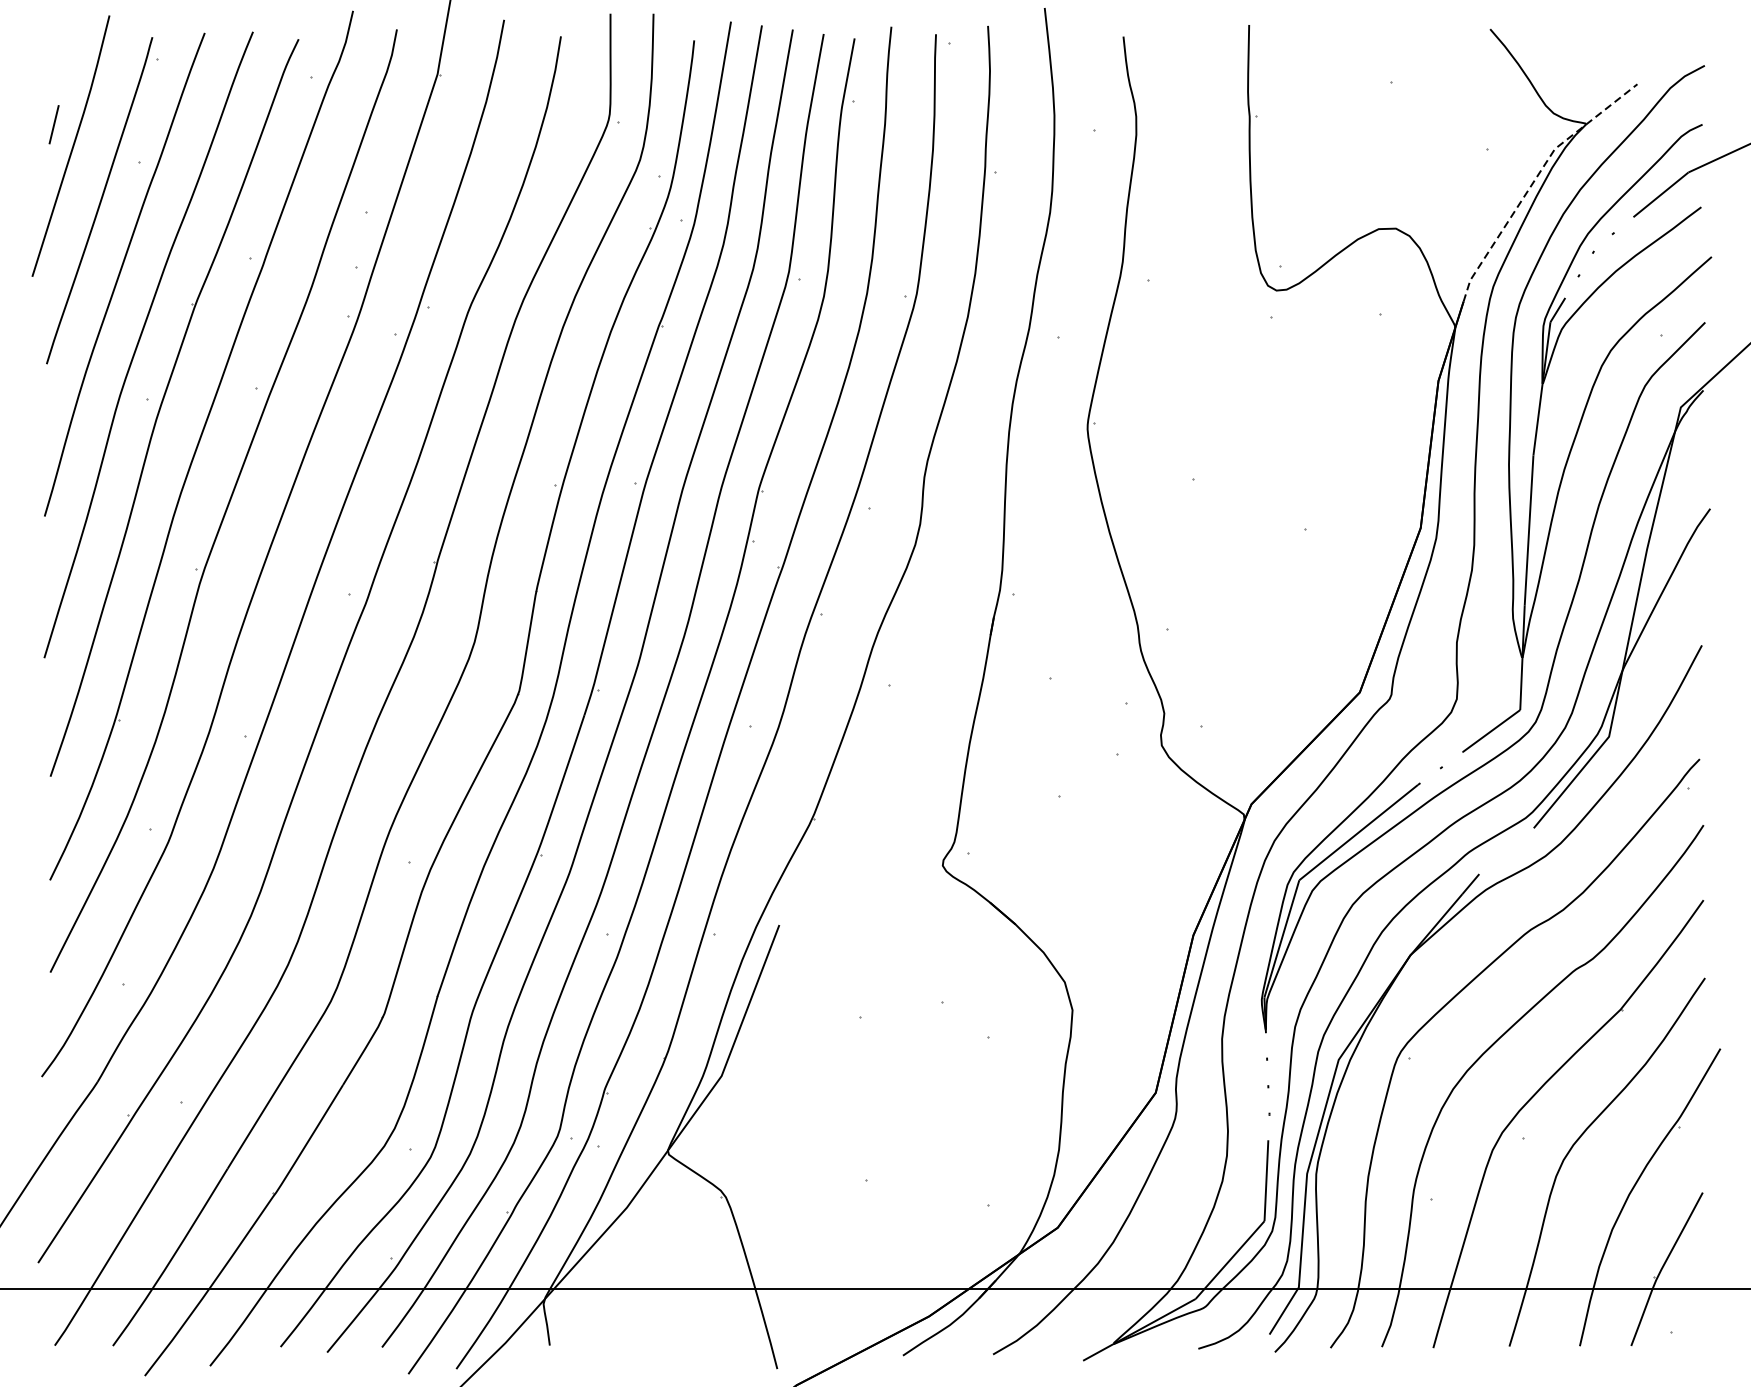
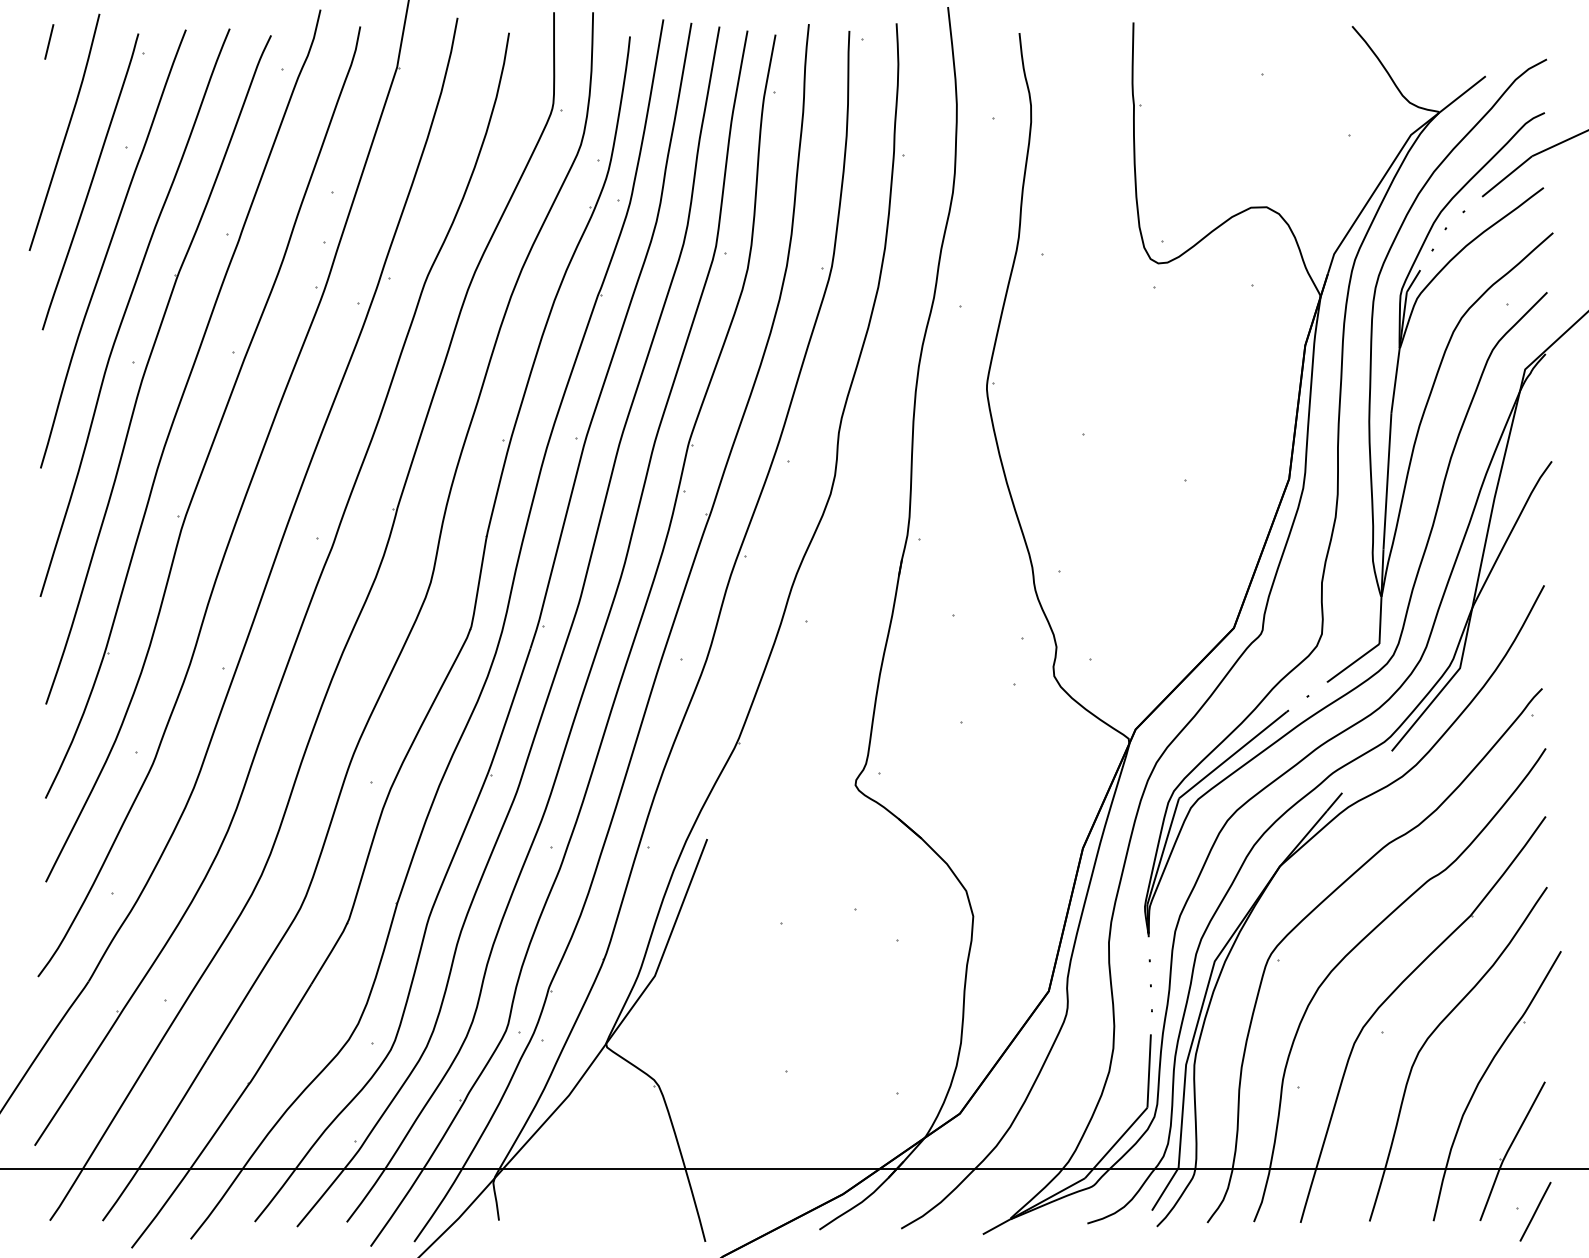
line: (54, 124) -> (49, 41), moved
line: (1535, 179) -> (1393, 162), dashed -> solid
line: (1692, 1335) -> (1535, 1211), added

